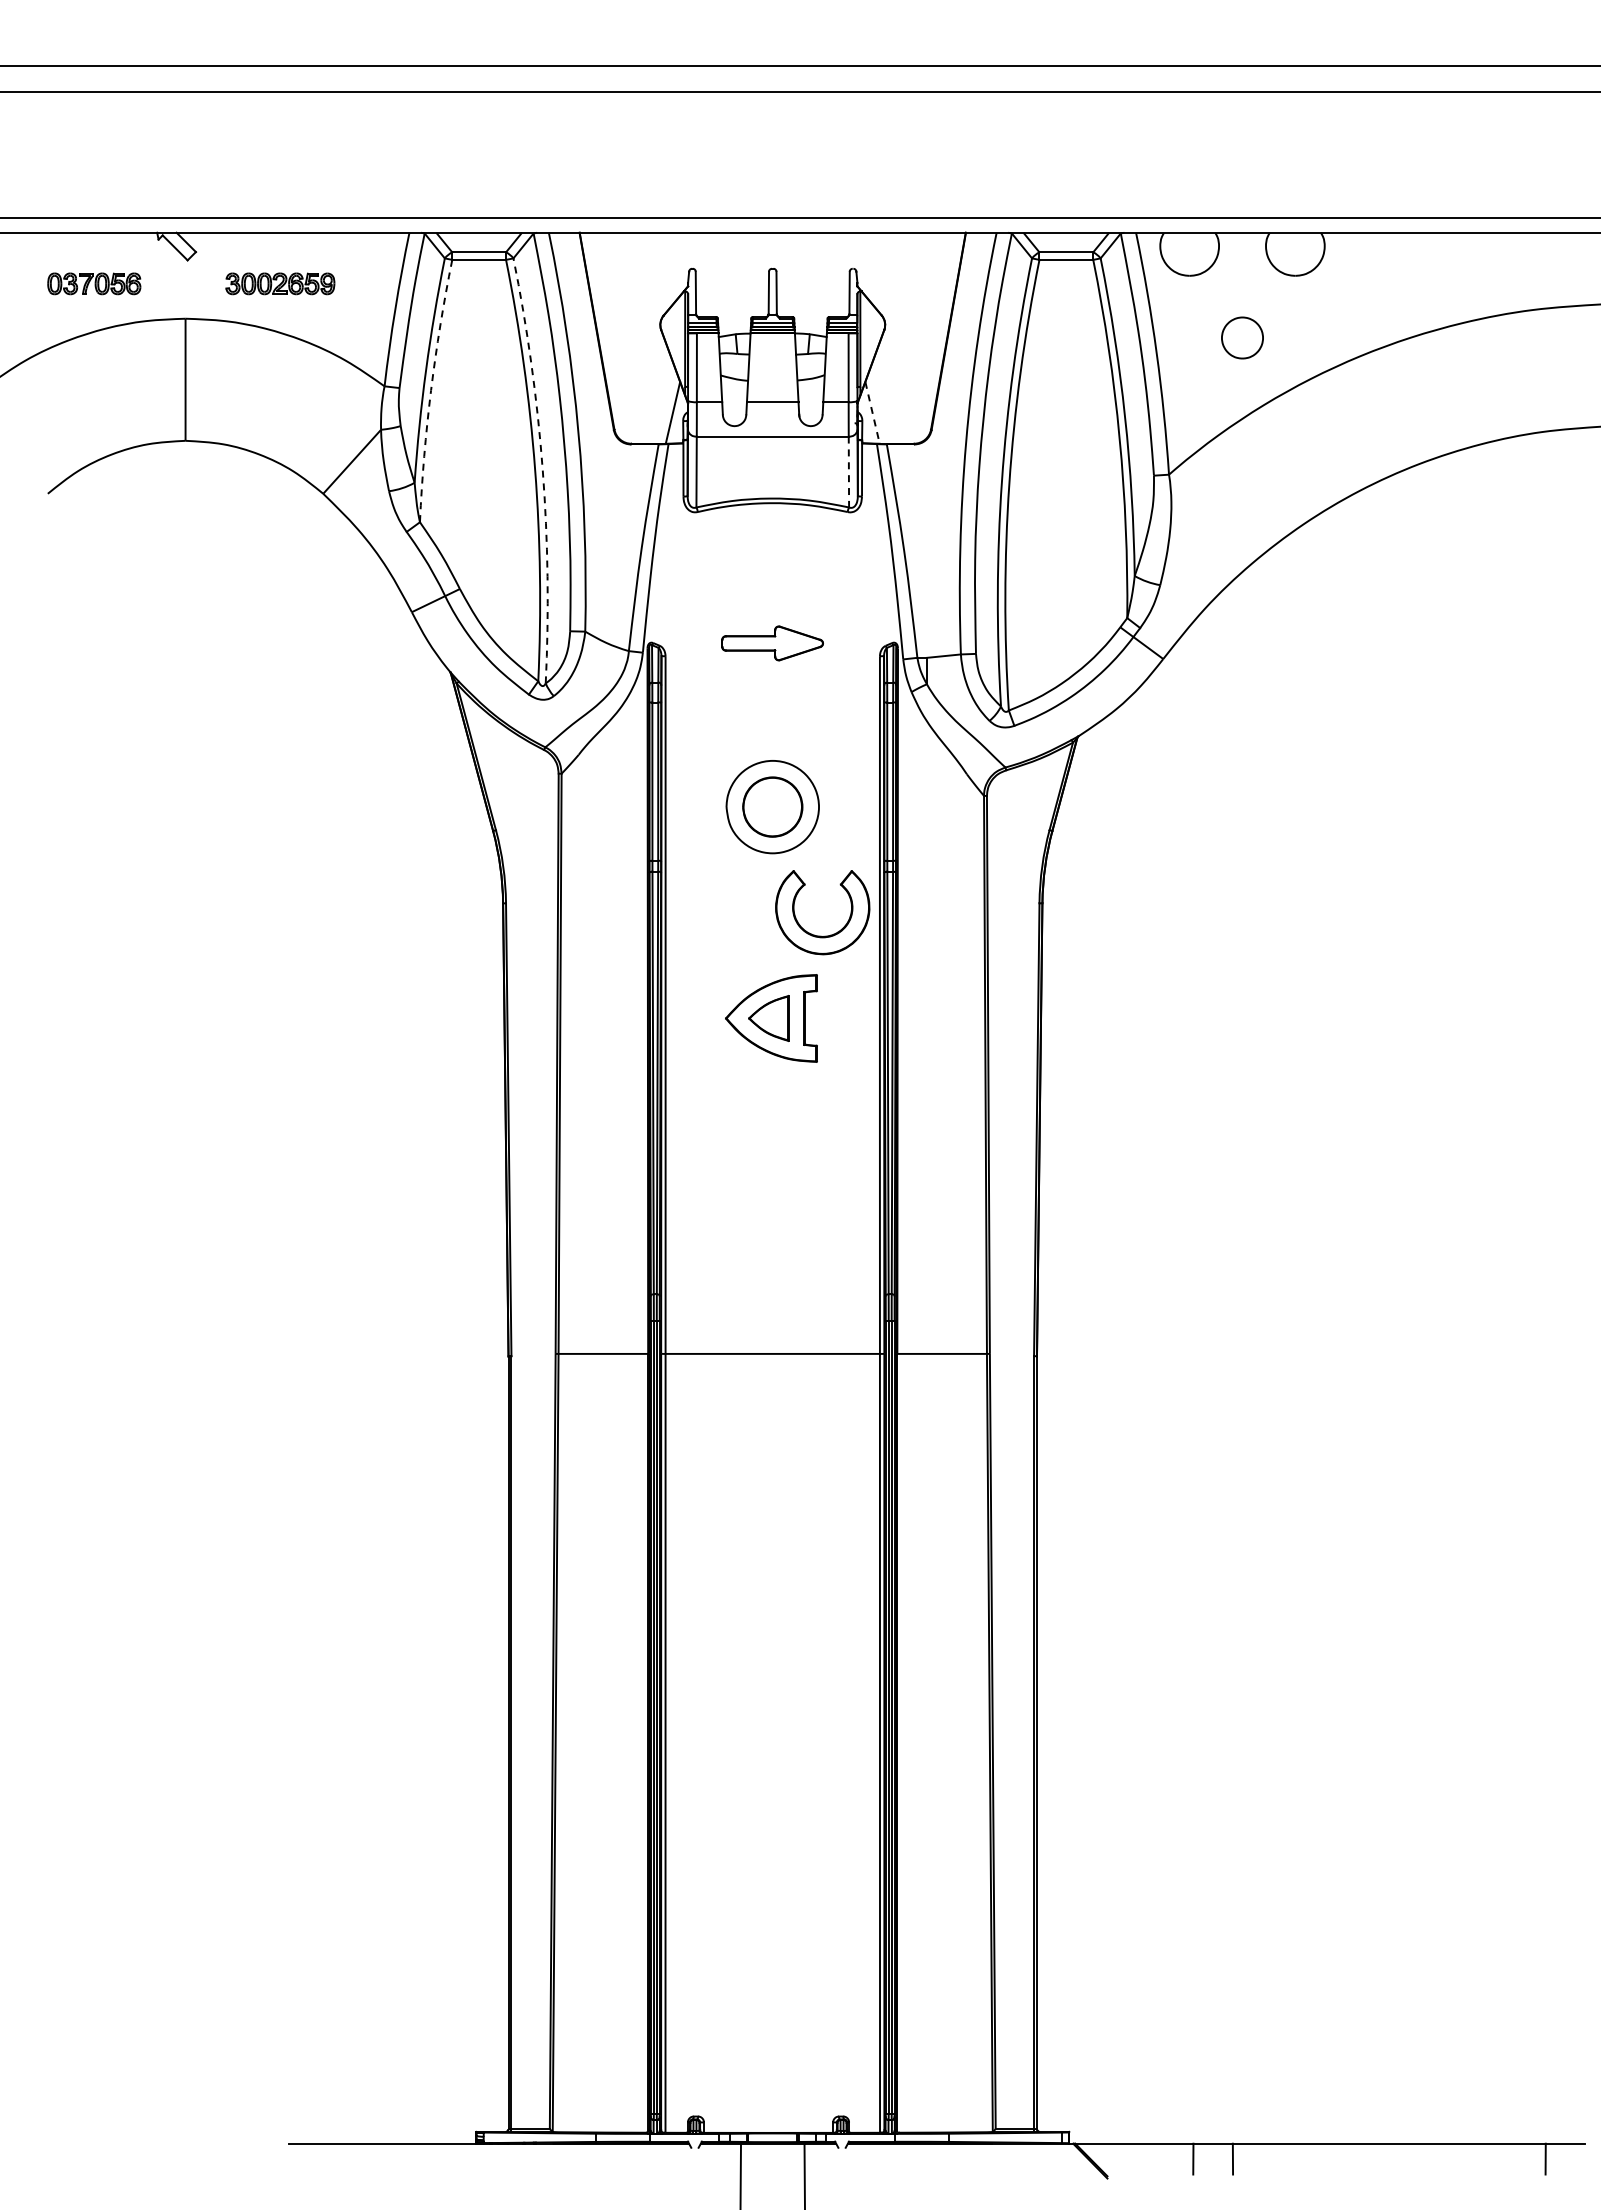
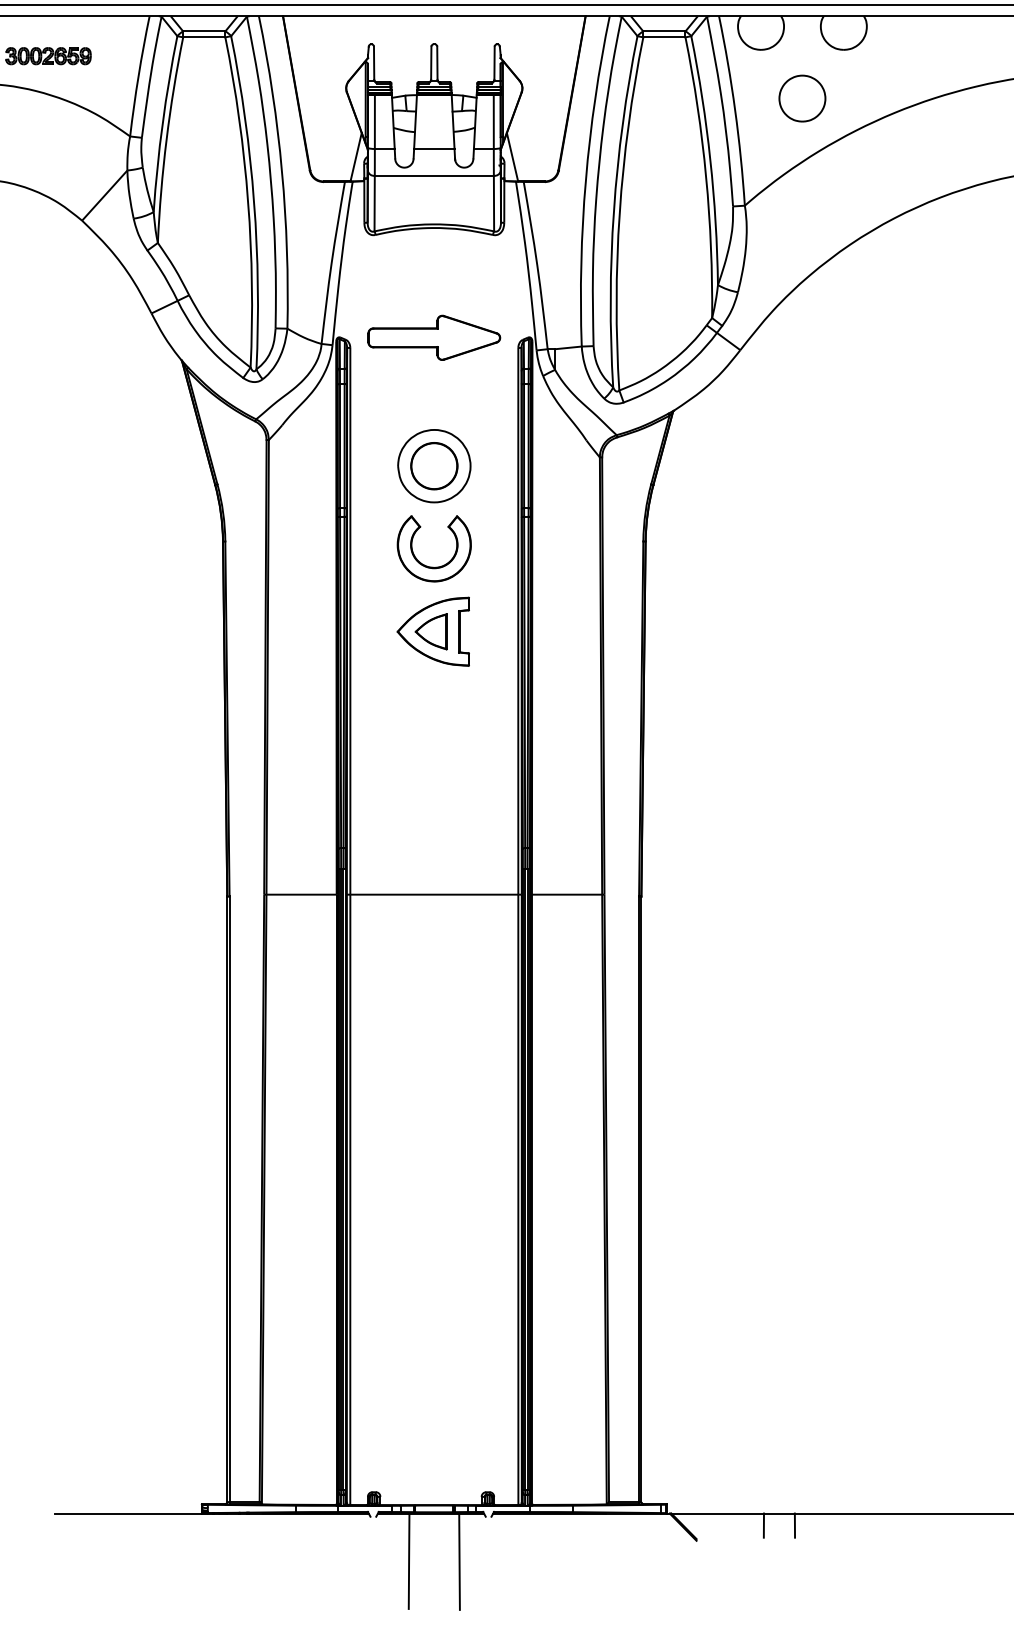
part: (1242, 337) -> (802, 98), size x1.43
arc: (431, 390) -> (166, 139), dashed -> solid
line: (872, 412) -> (512, 156), dashed -> solid
arc: (542, 469) -> (253, 201), dashed -> solid
line: (848, 472) -> (493, 203), dashed -> solid
part: (772, 643) -> (434, 337), size x1.67
part: (821, 935) -> (433, 566), moved

